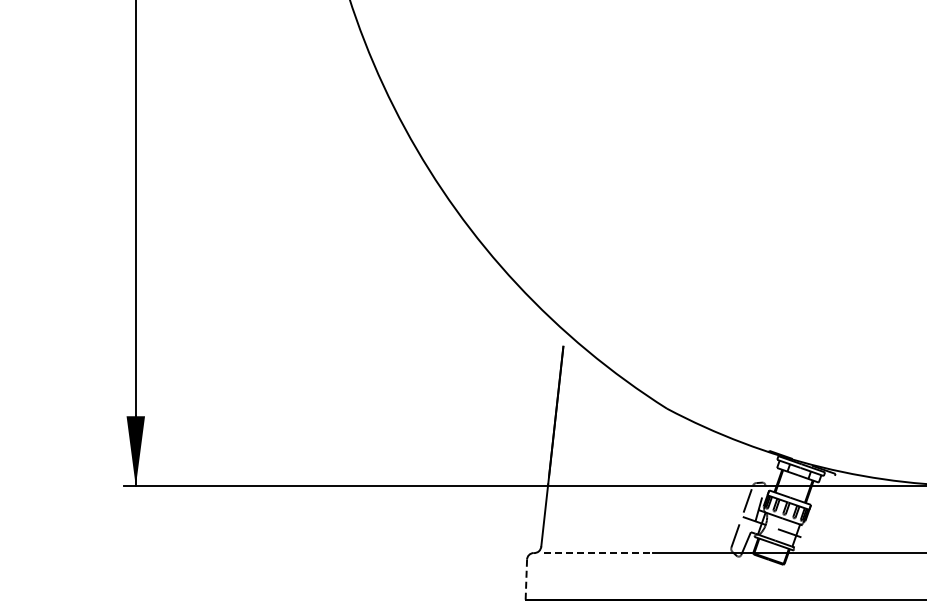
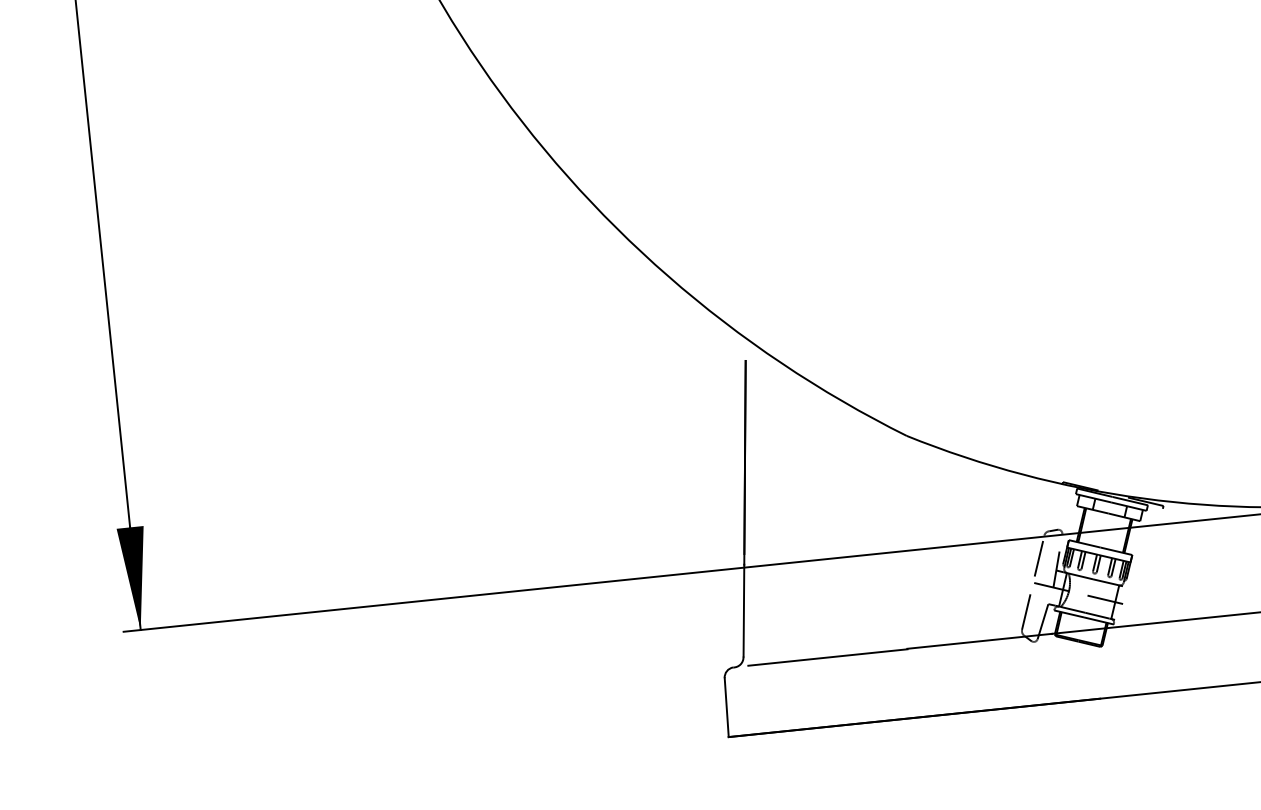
line: (598, 552) -> (828, 656), dashed -> solid
line: (526, 579) -> (726, 707), dashed -> solid

